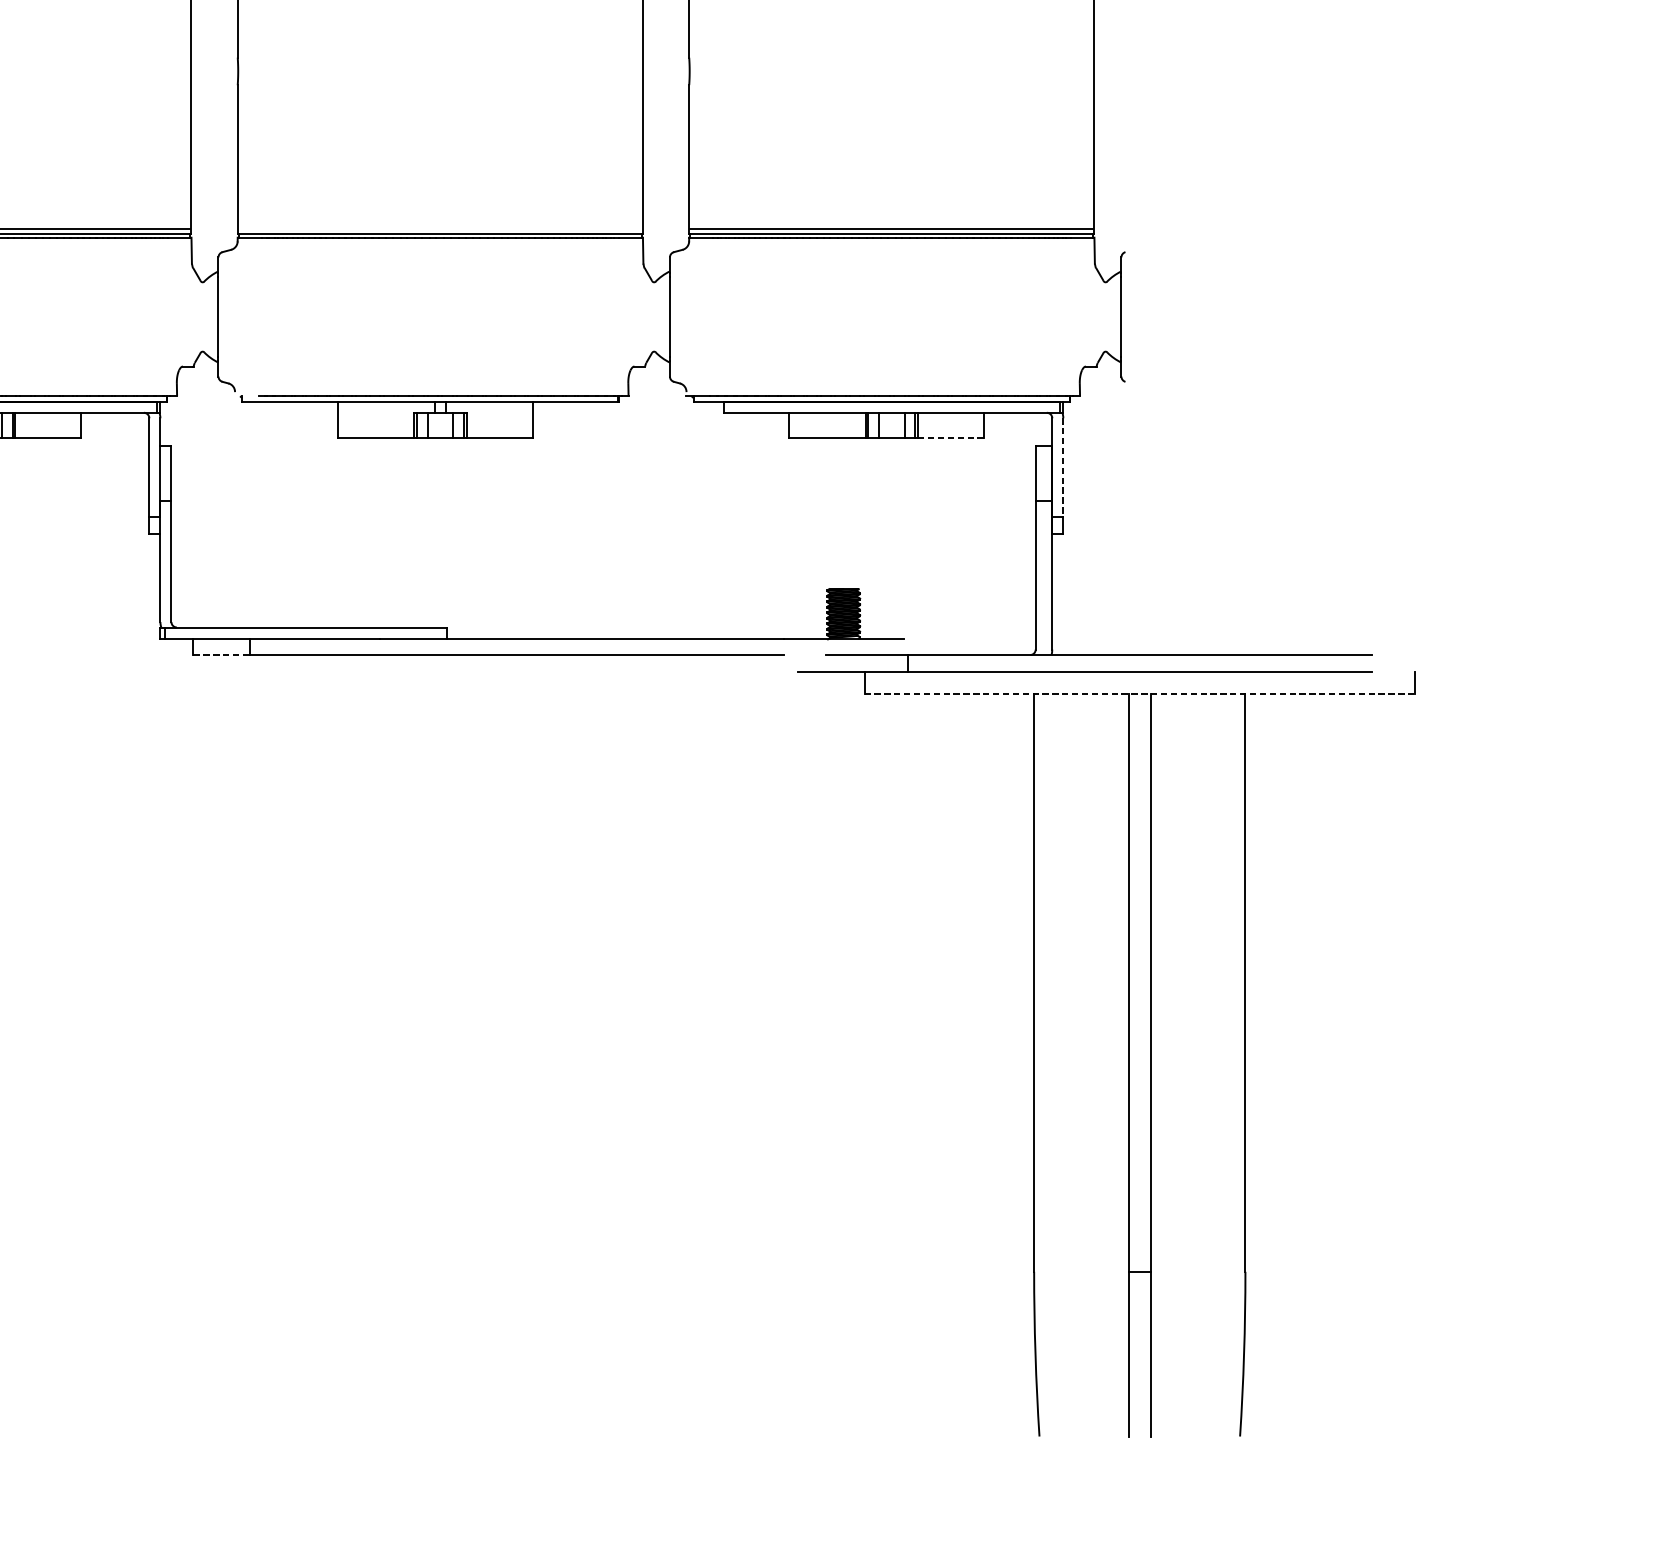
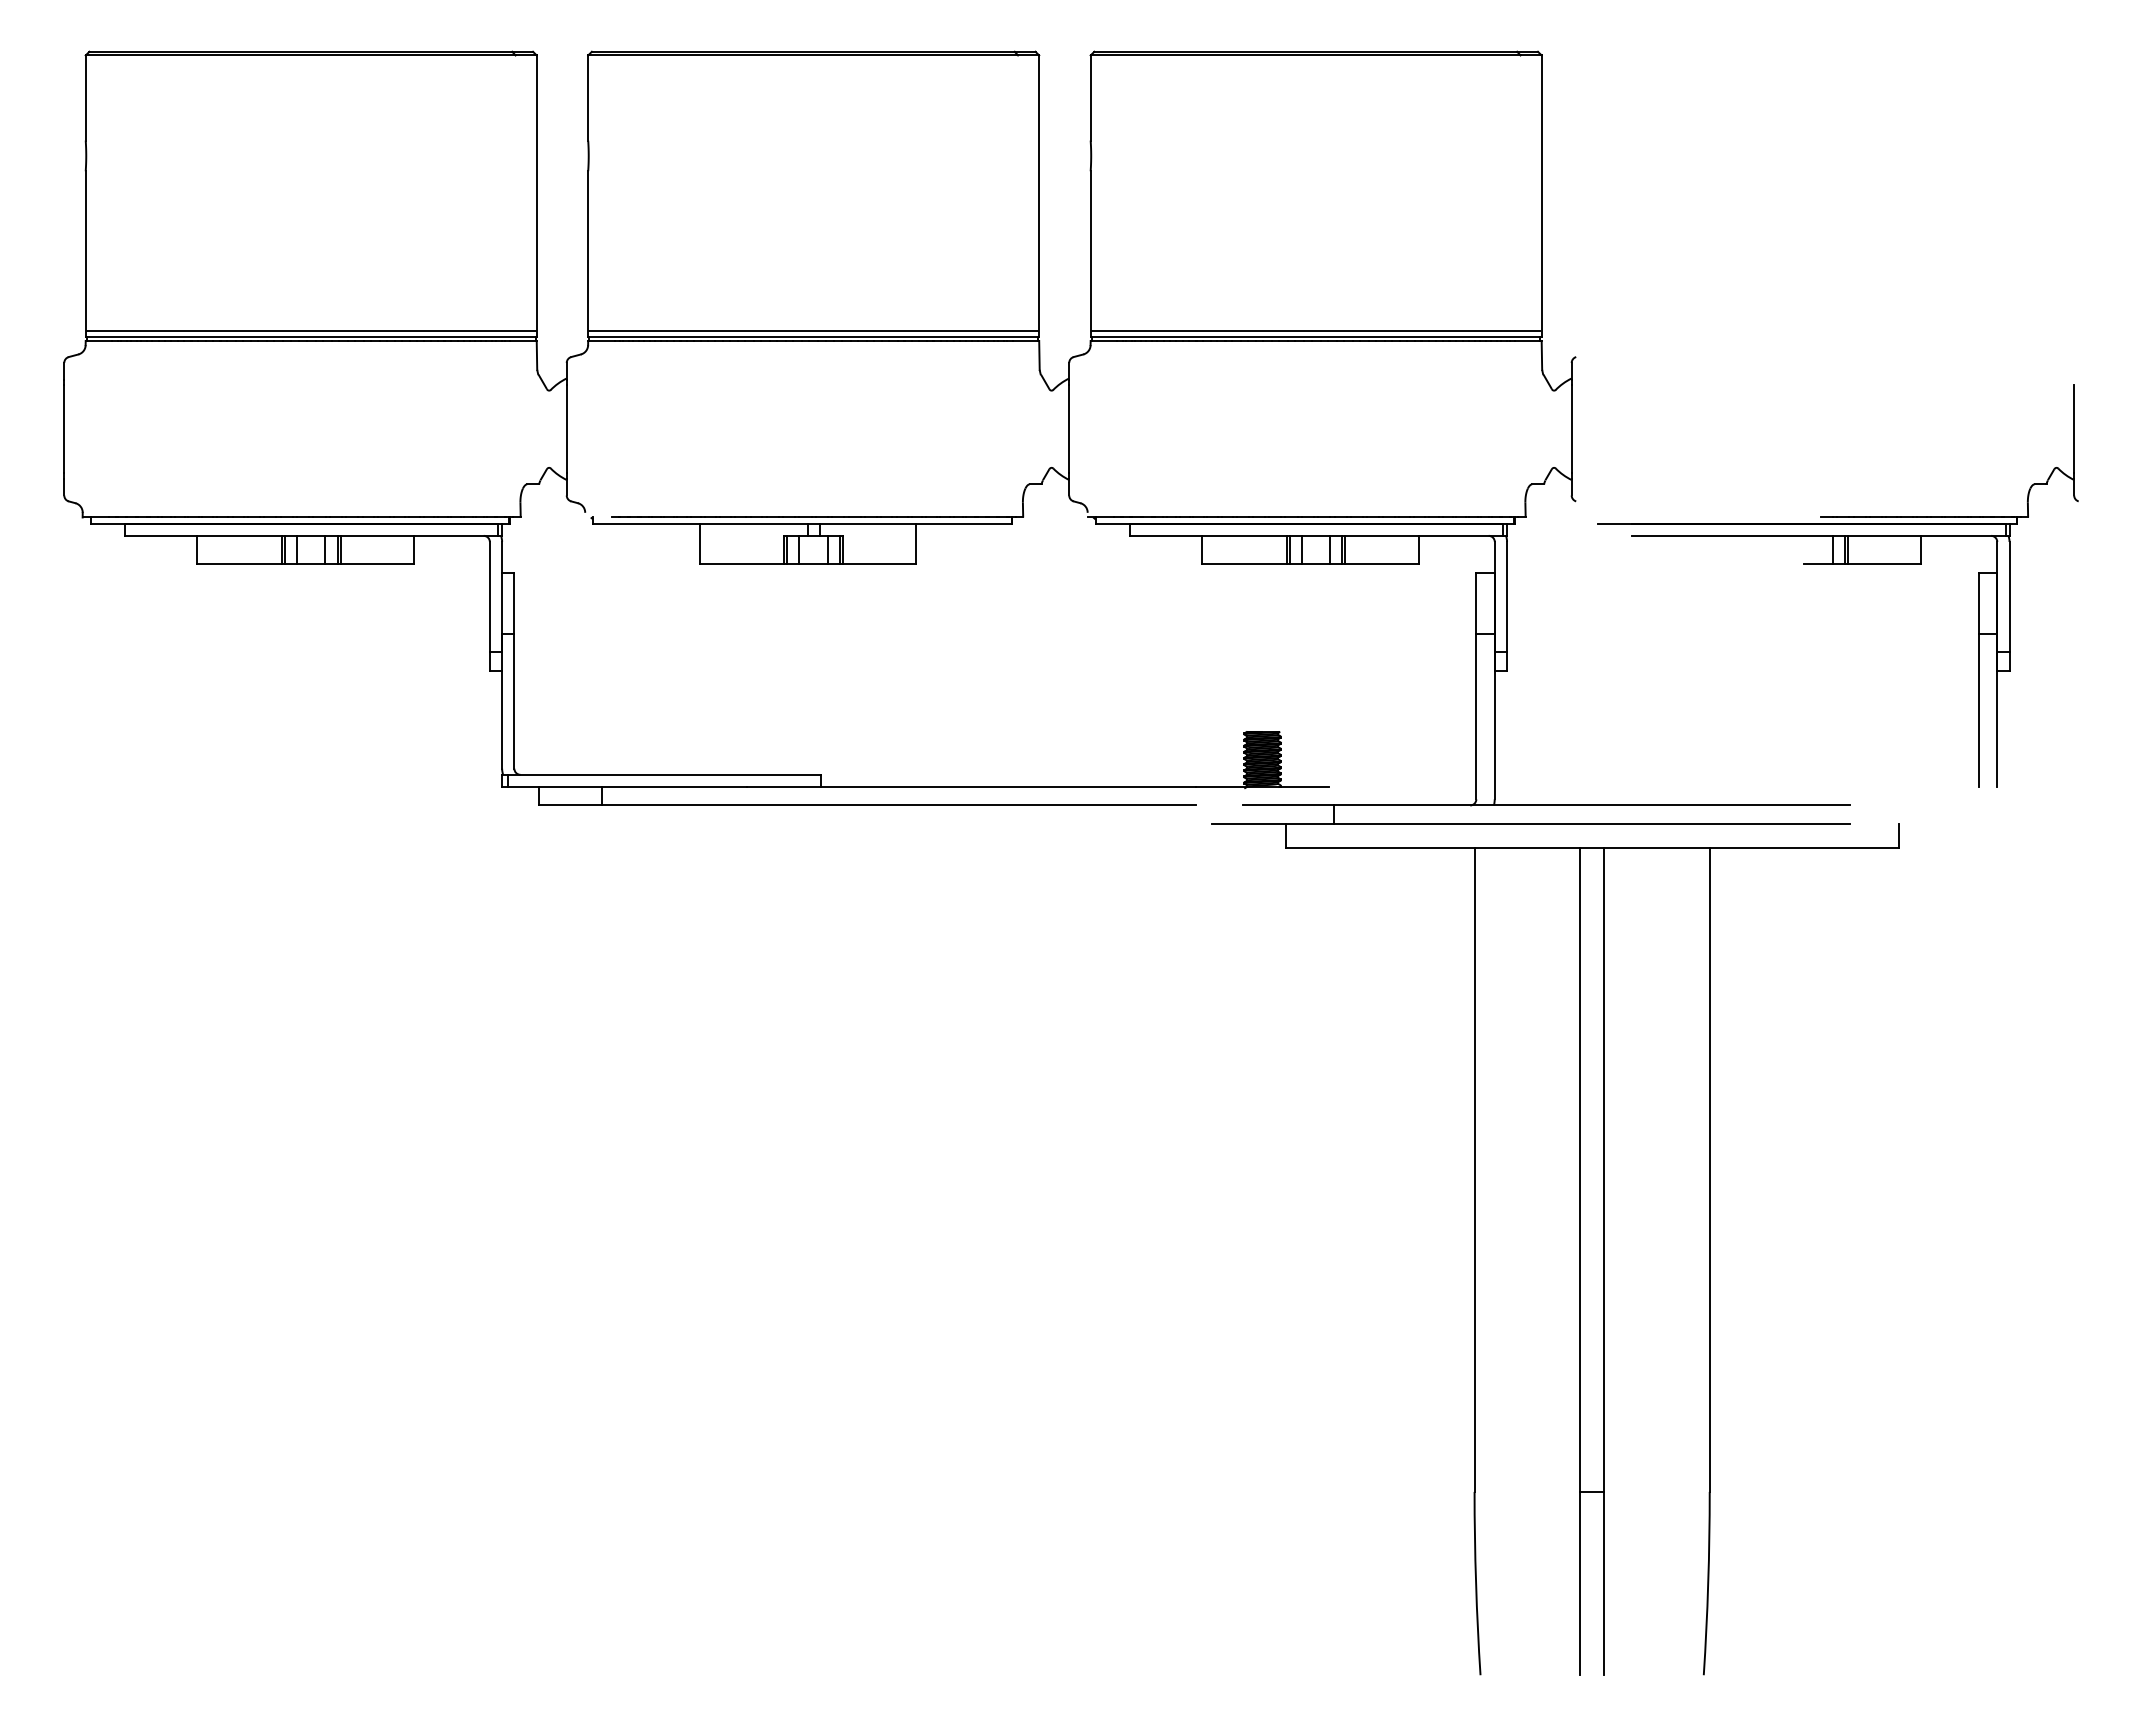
line: (440, 229) -> (813, 331), added
line: (951, 438) -> (1382, 564), dashed -> solid
part: (1360, 438) -> (1837, 564), added
line: (1063, 468) -> (1507, 597), dashed -> solid
line: (221, 655) -> (570, 805), dashed -> solid
line: (1140, 693) -> (1592, 848), dashed -> solid

